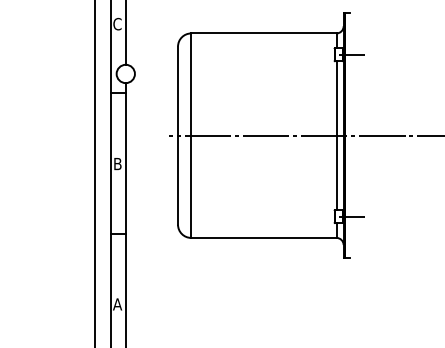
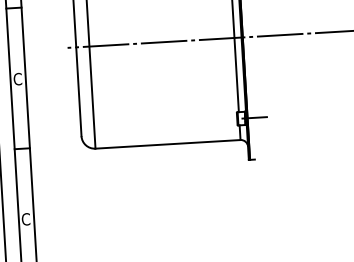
text: (117, 163) -> (17, 78), B -> C
text: (117, 304) -> (25, 219), A -> C

